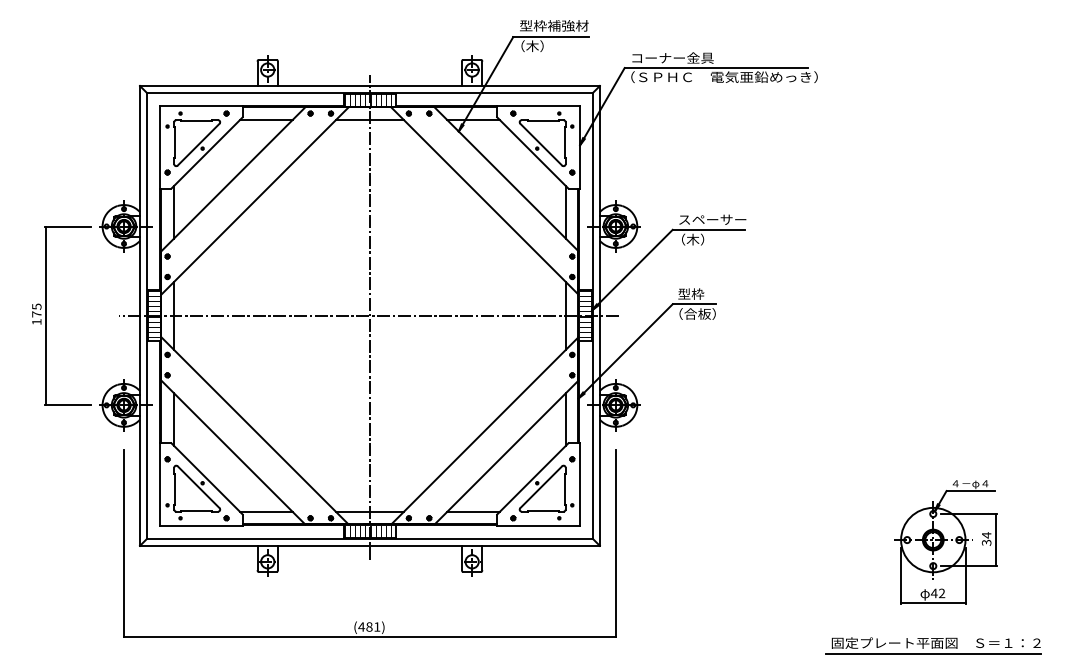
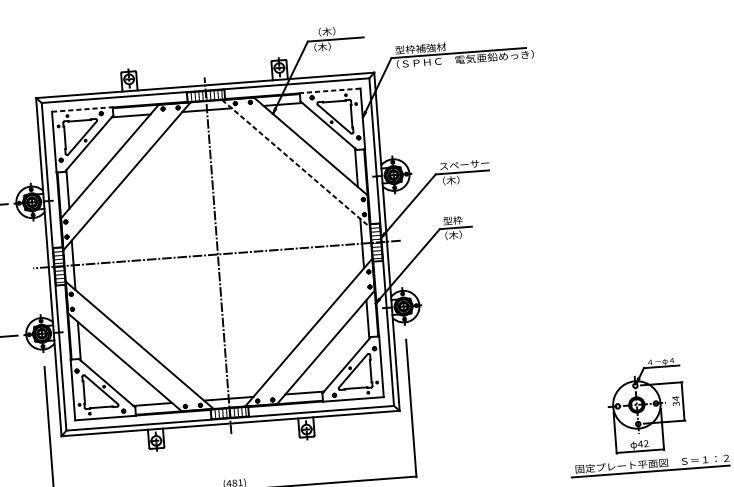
text: (554, 25) -> (337, 30), 型枠補強材 -> （木）
text: (671, 57) -> (425, 47), コーナー金具 -> 型枠補強材
line: (201, 106) -> (82, 109), solid -> dashed
line: (537, 106) -> (329, 91), solid -> dashed
line: (485, 201) -> (296, 163), solid -> dashed
text: (699, 313) -> (460, 234), （合板） -> （木）
part: (945, 542) -> (645, 406), moved

